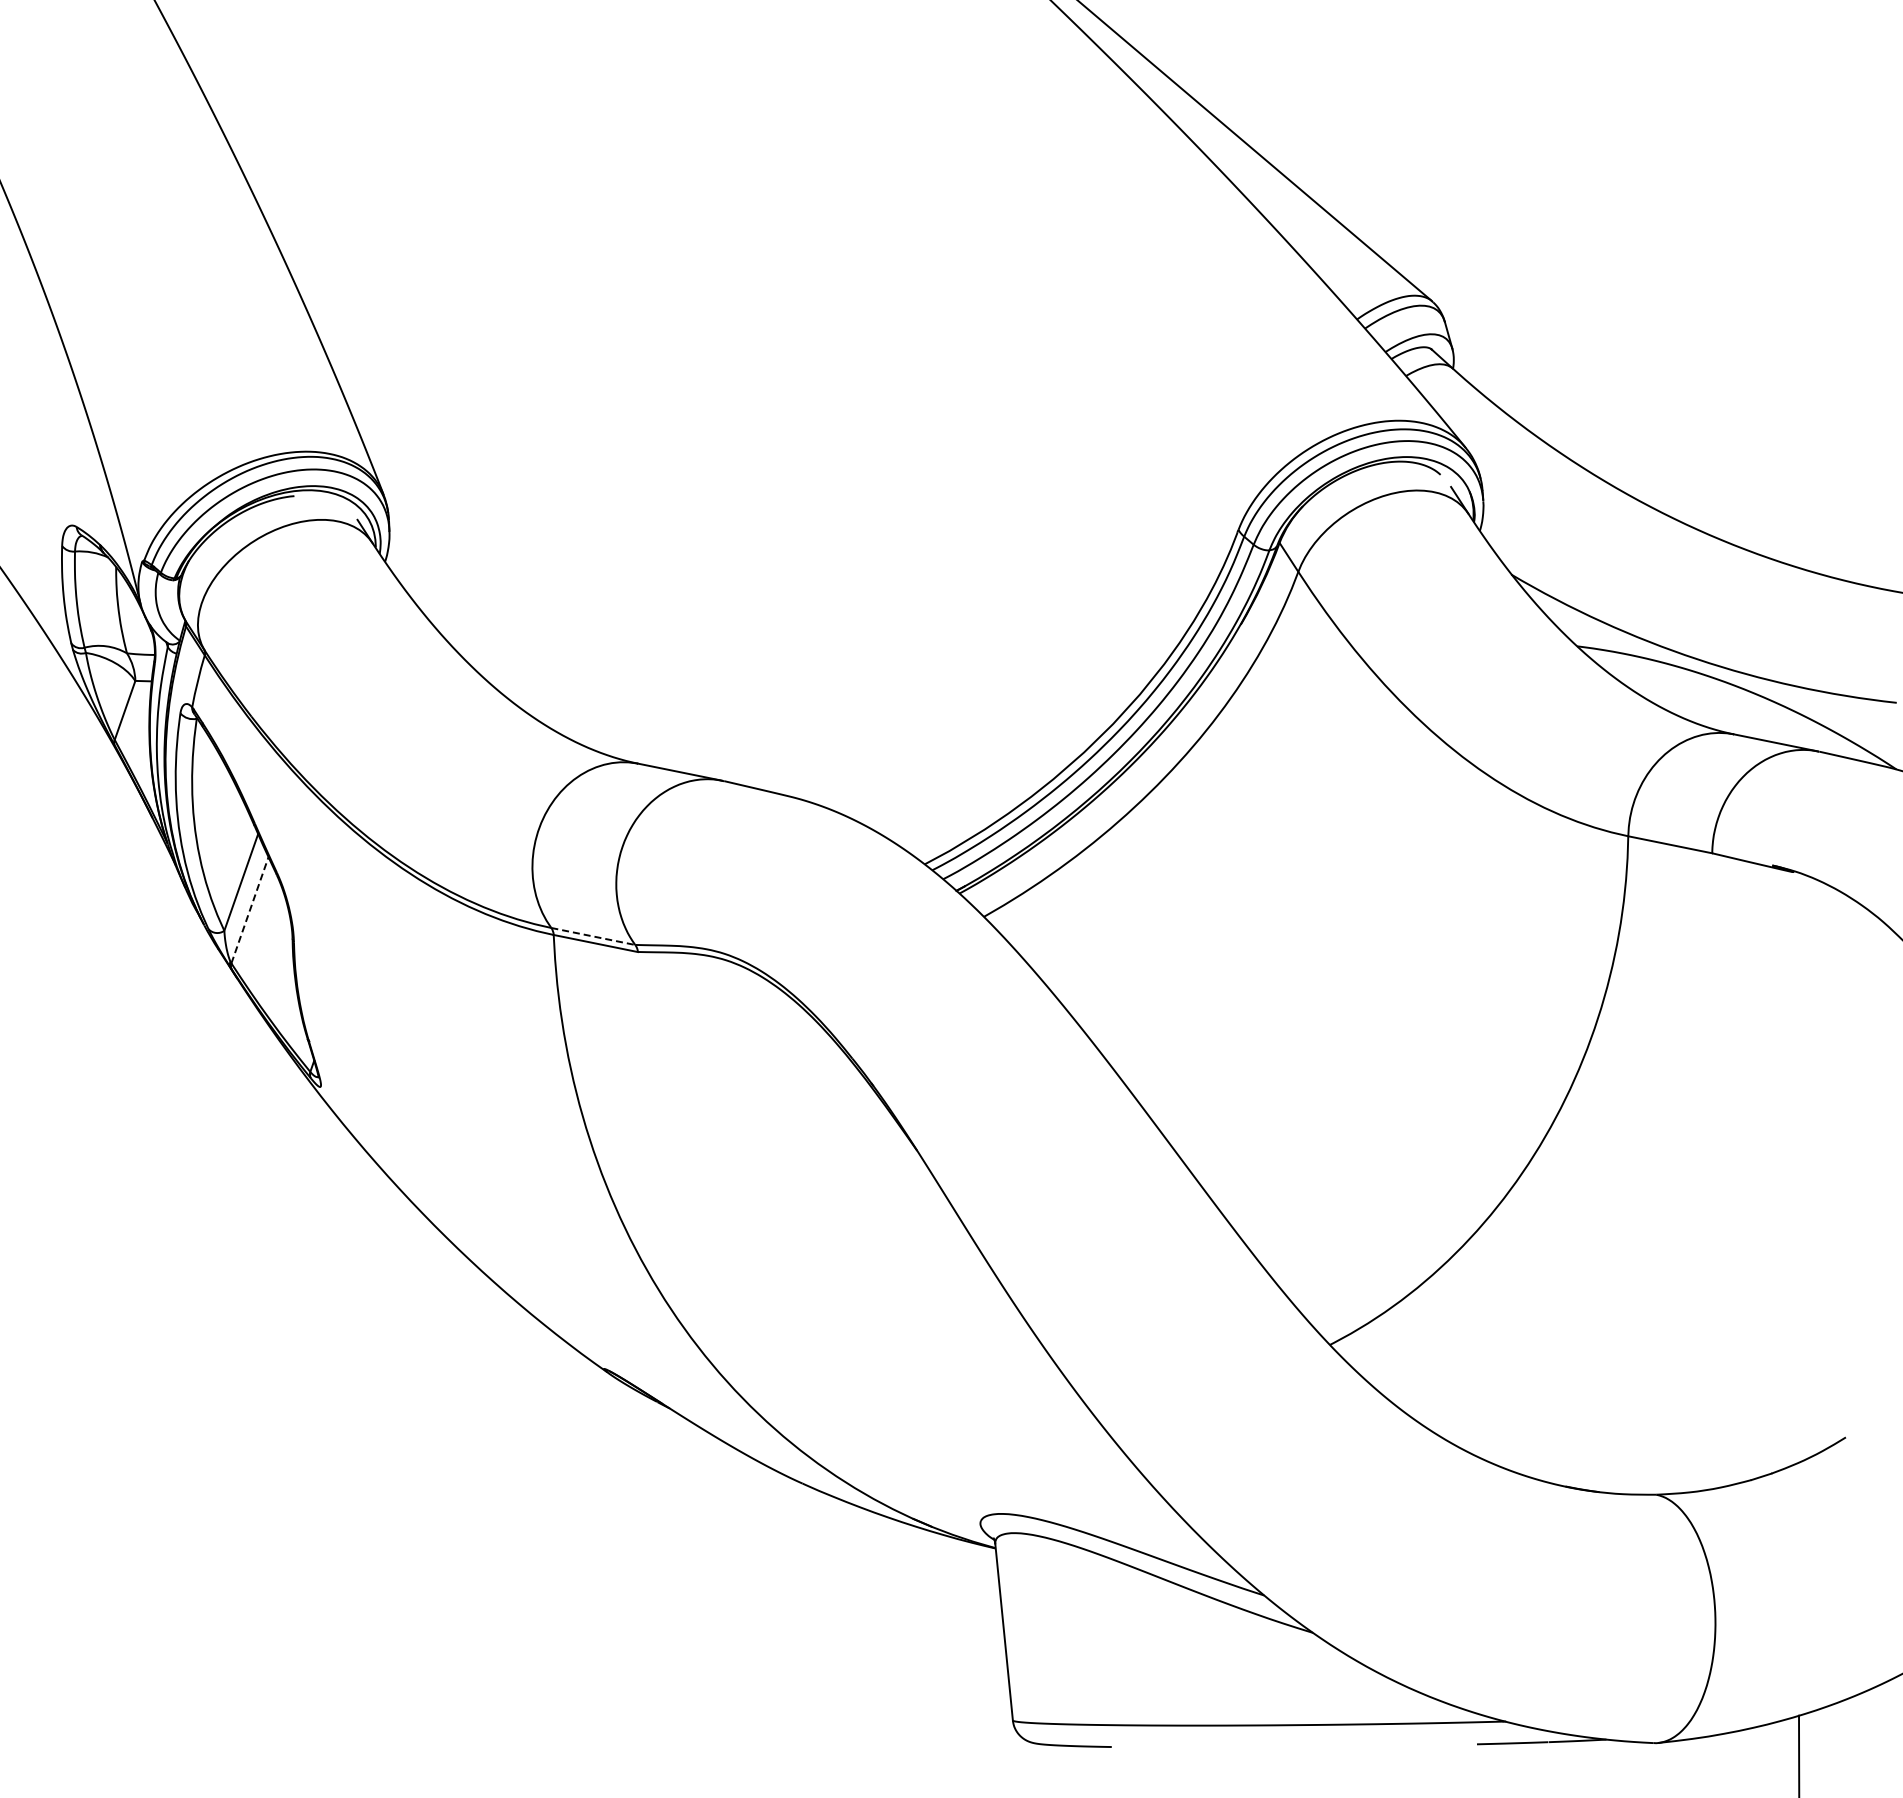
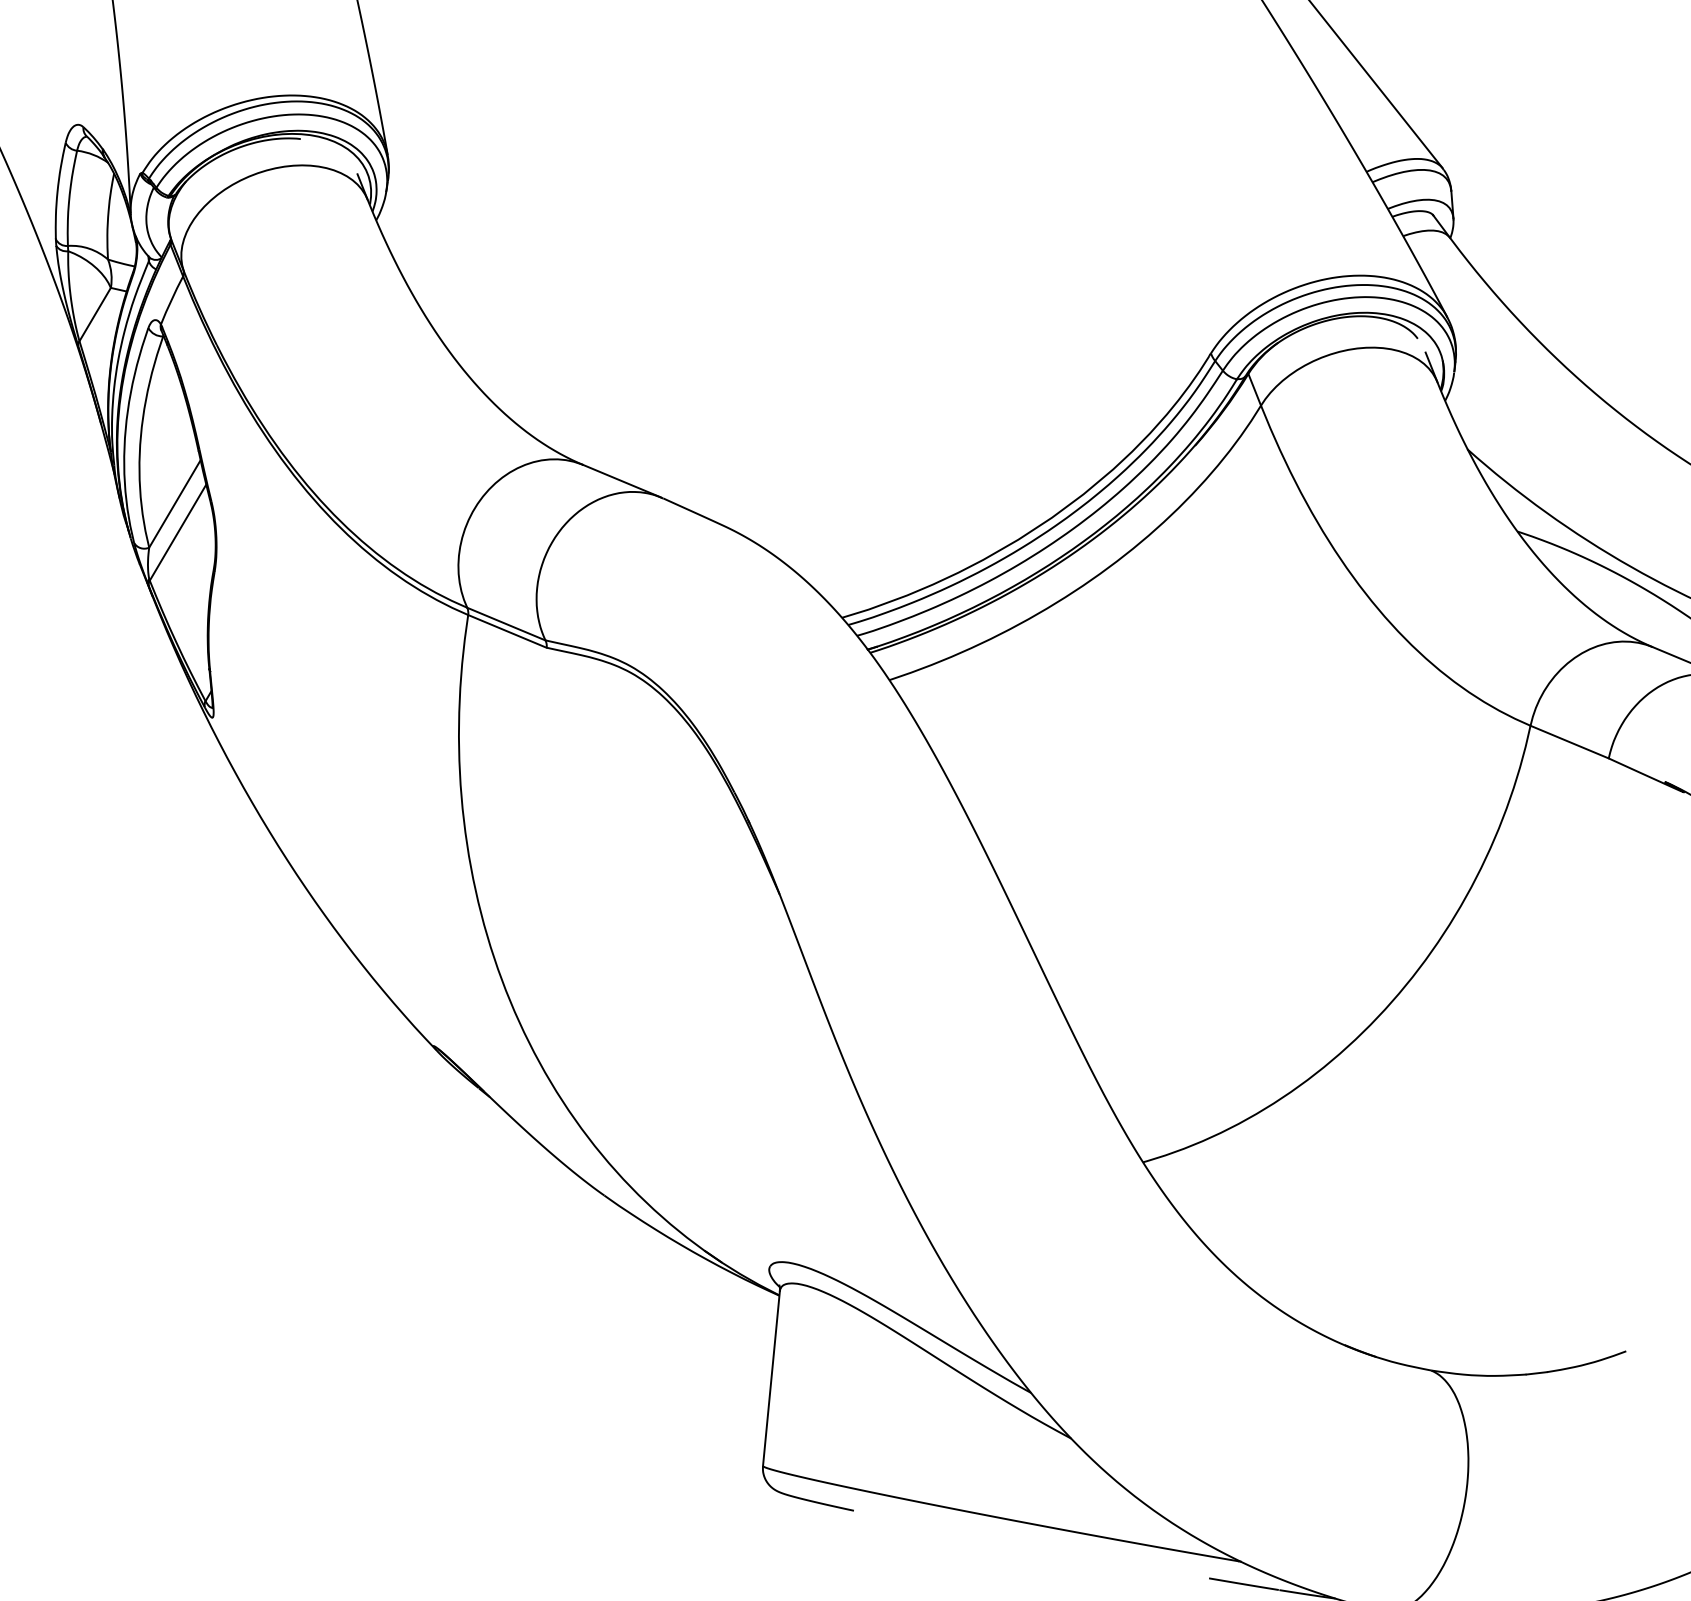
line: (250, 909) -> (178, 531), dashed -> solid
line: (593, 936) -> (506, 624), dashed -> solid

